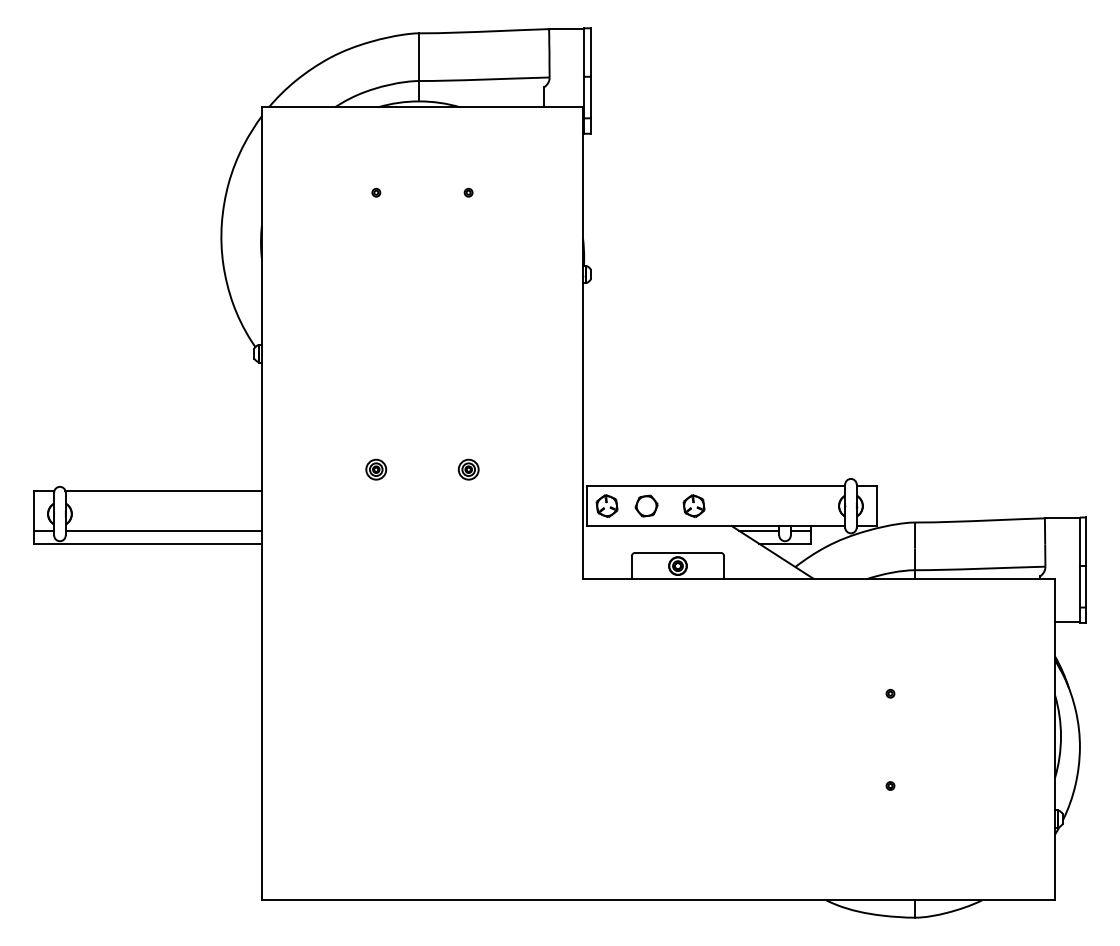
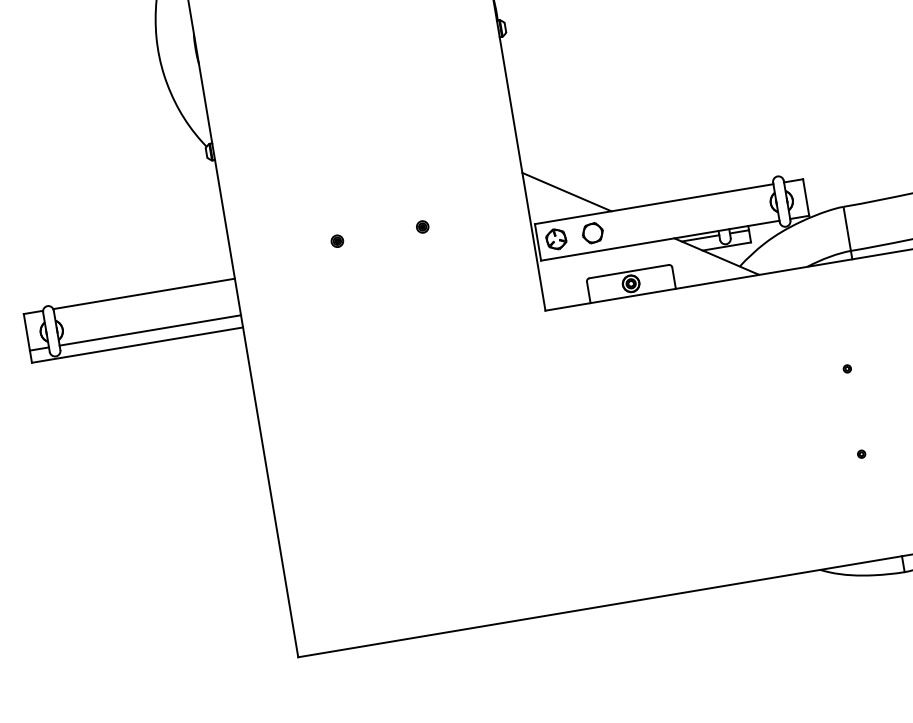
line: (626, 458) -> (566, 192), added
part: (376, 469) -> (337, 241), size x0.62
part: (468, 469) -> (422, 226), size x0.62
part: (693, 505) -> (636, 225), removed

